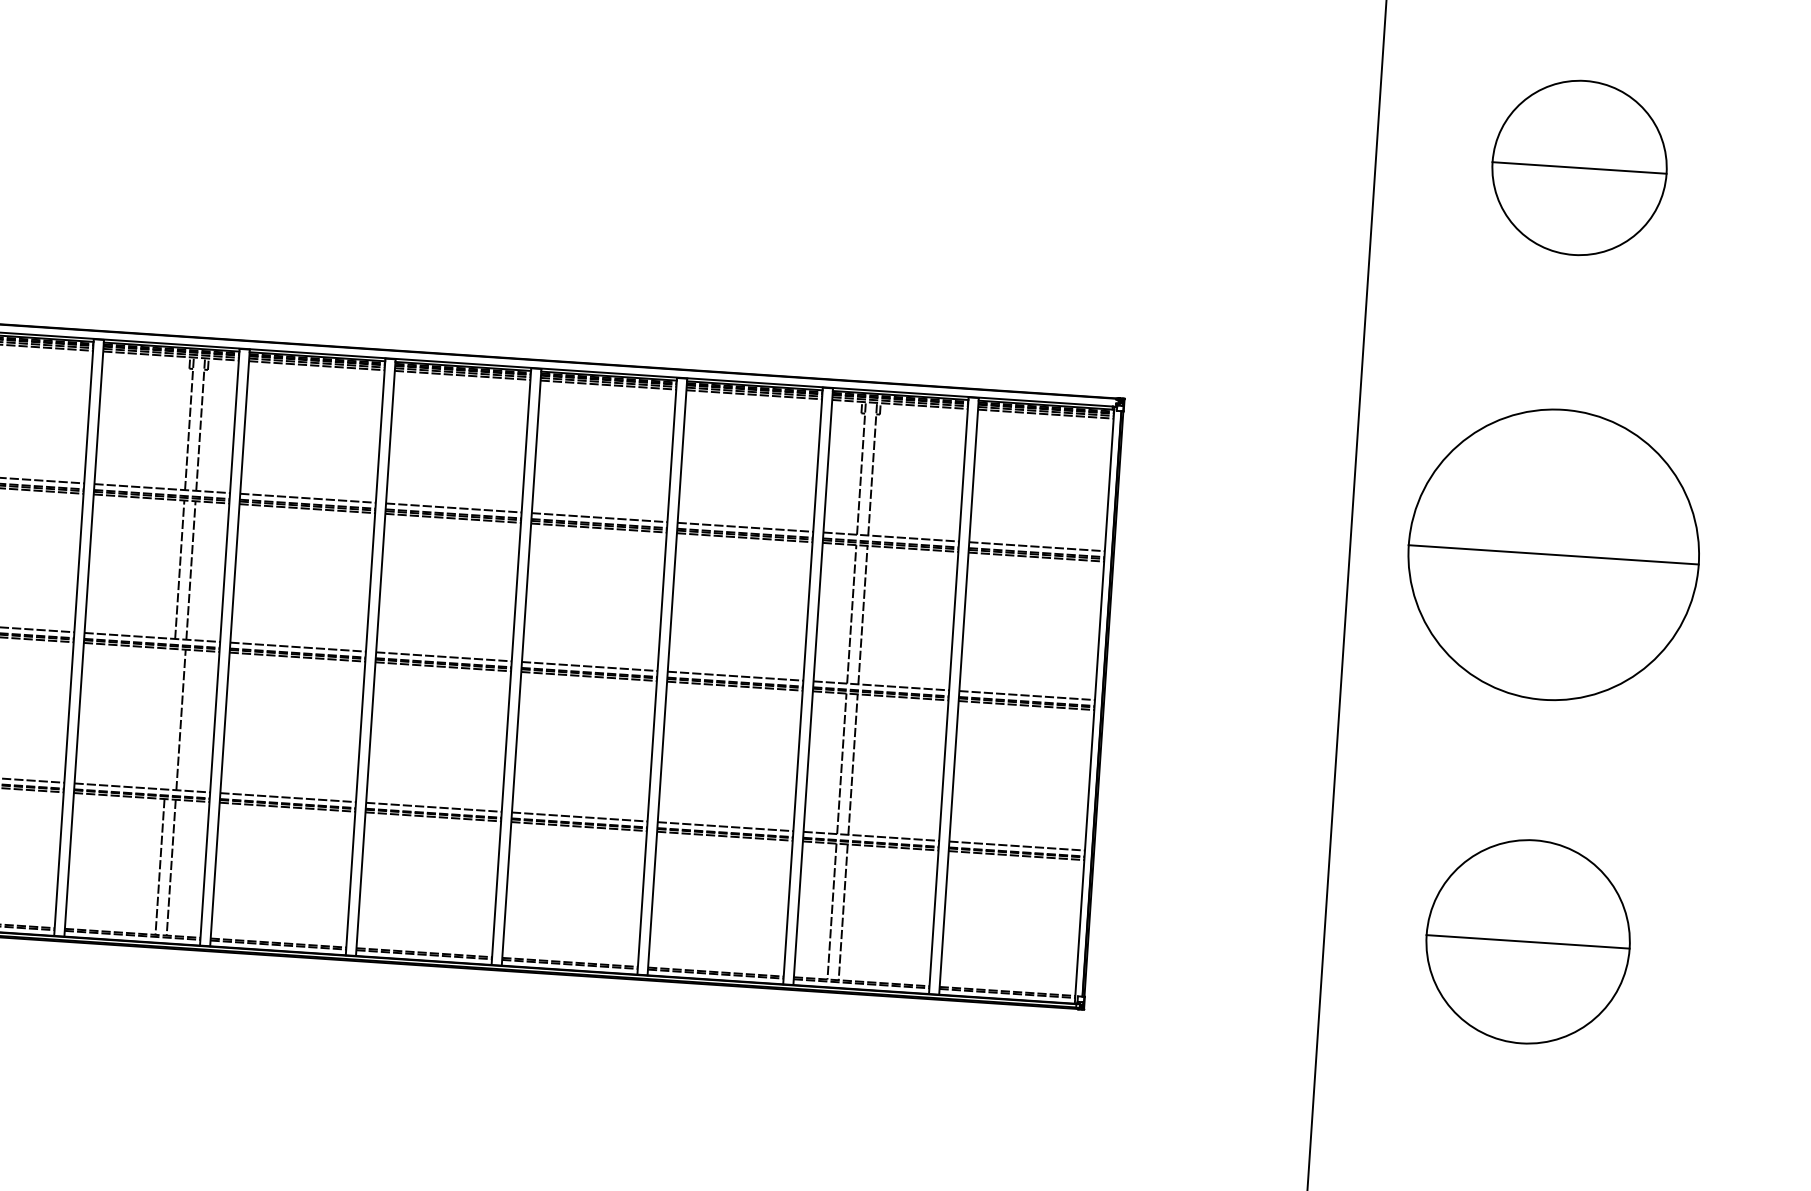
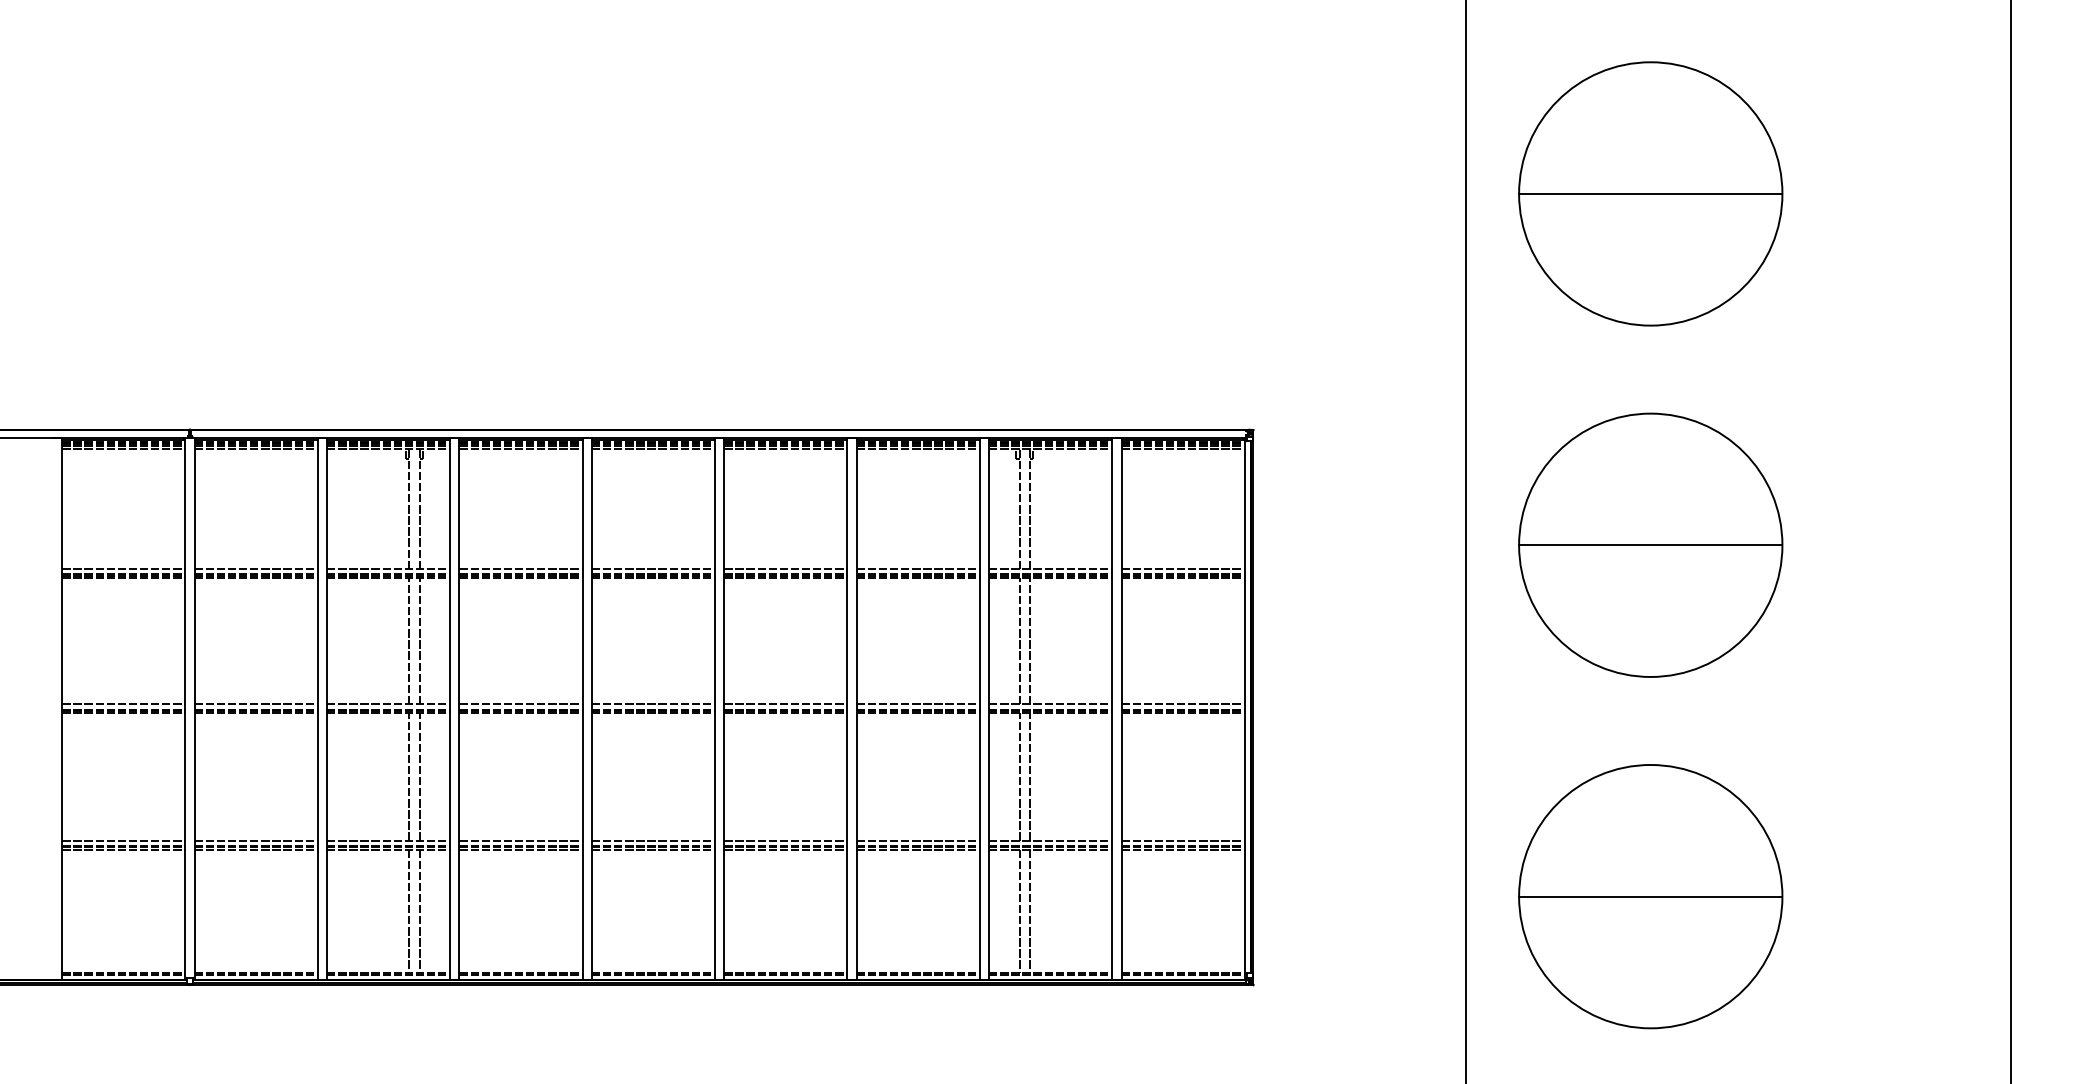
part: (1579, 167) -> (1650, 193), size x1.67
line: (170, 718) -> (409, 776), added
part: (1527, 941) -> (1650, 896), size x1.43

